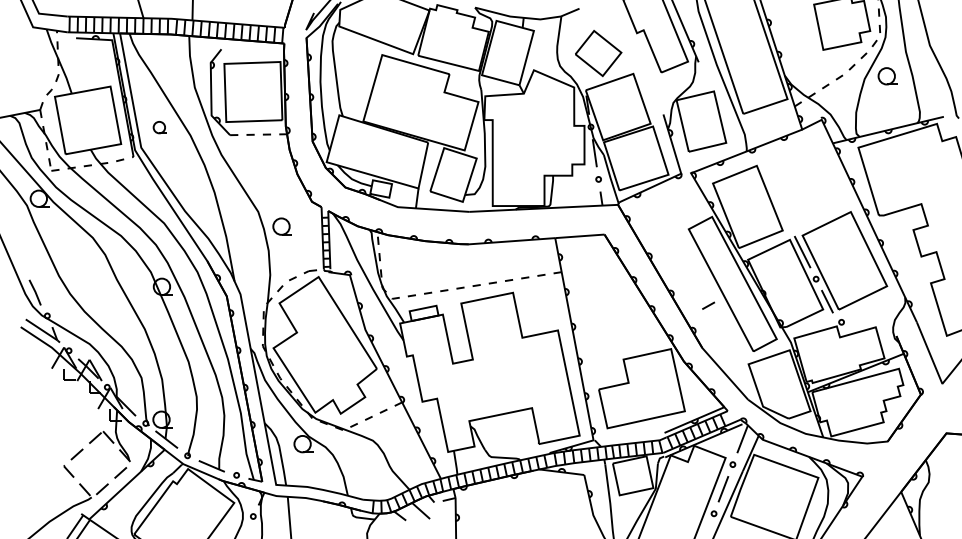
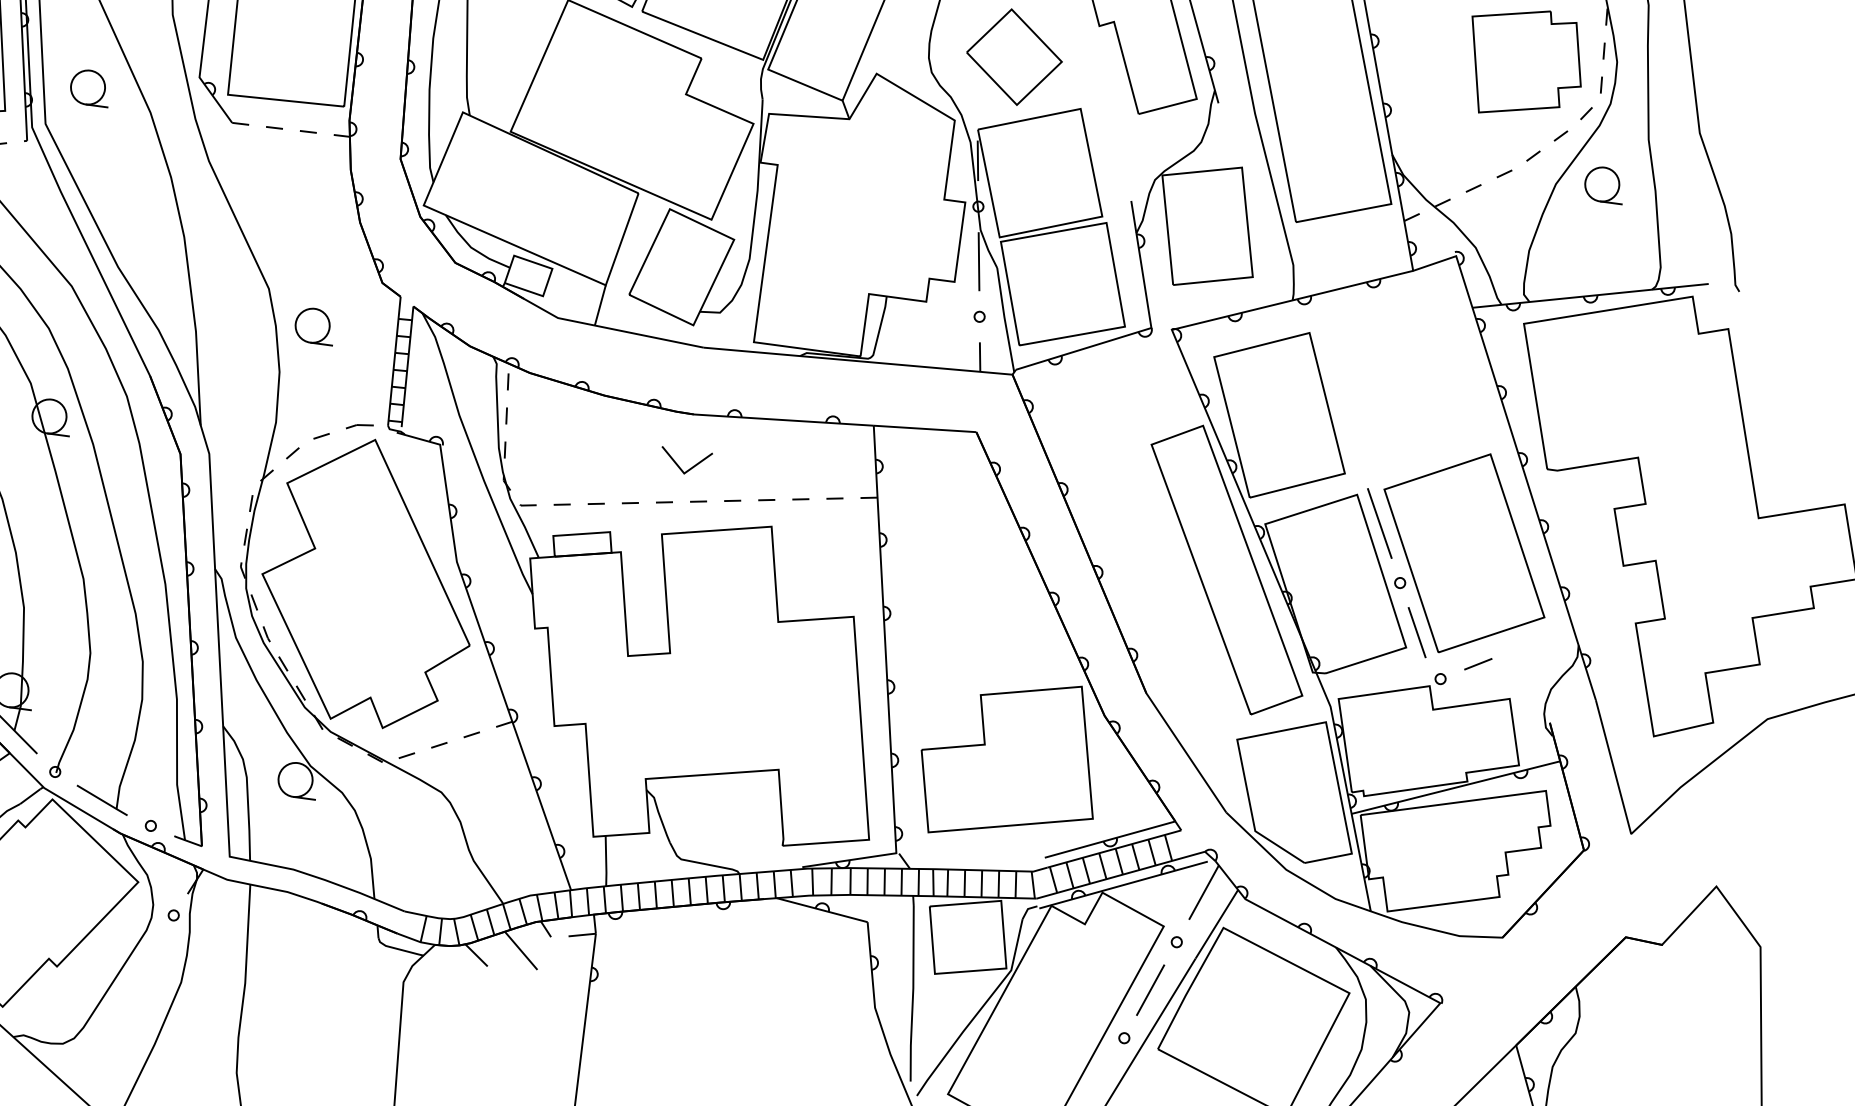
part: (159, 127) -> (88, 87), size x1.43
part: (467, 267) -> (684, 461), added
line: (708, 305) -> (1478, 663), moved

